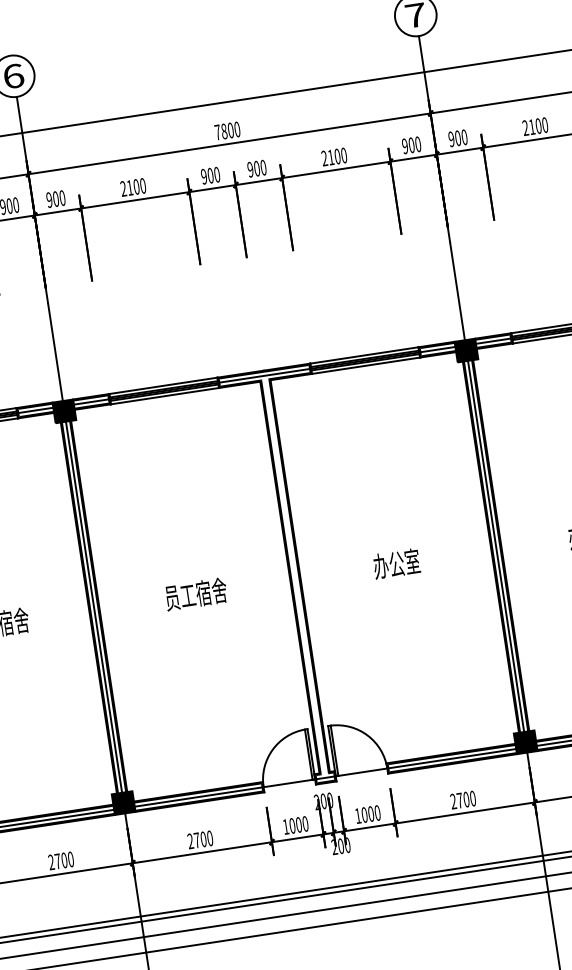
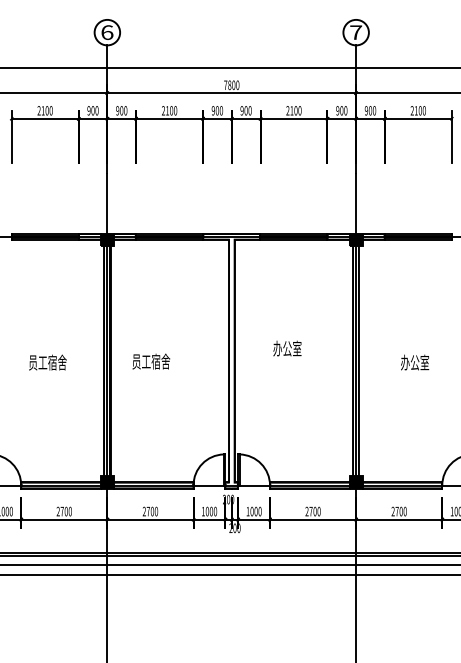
text: (396, 563) -> (287, 348), moved
text: (196, 593) -> (151, 361), moved

